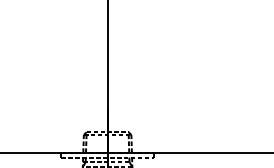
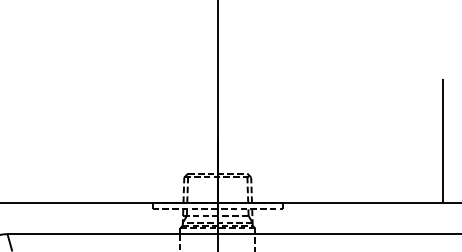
line: (267, 108) -> (442, 140), added

